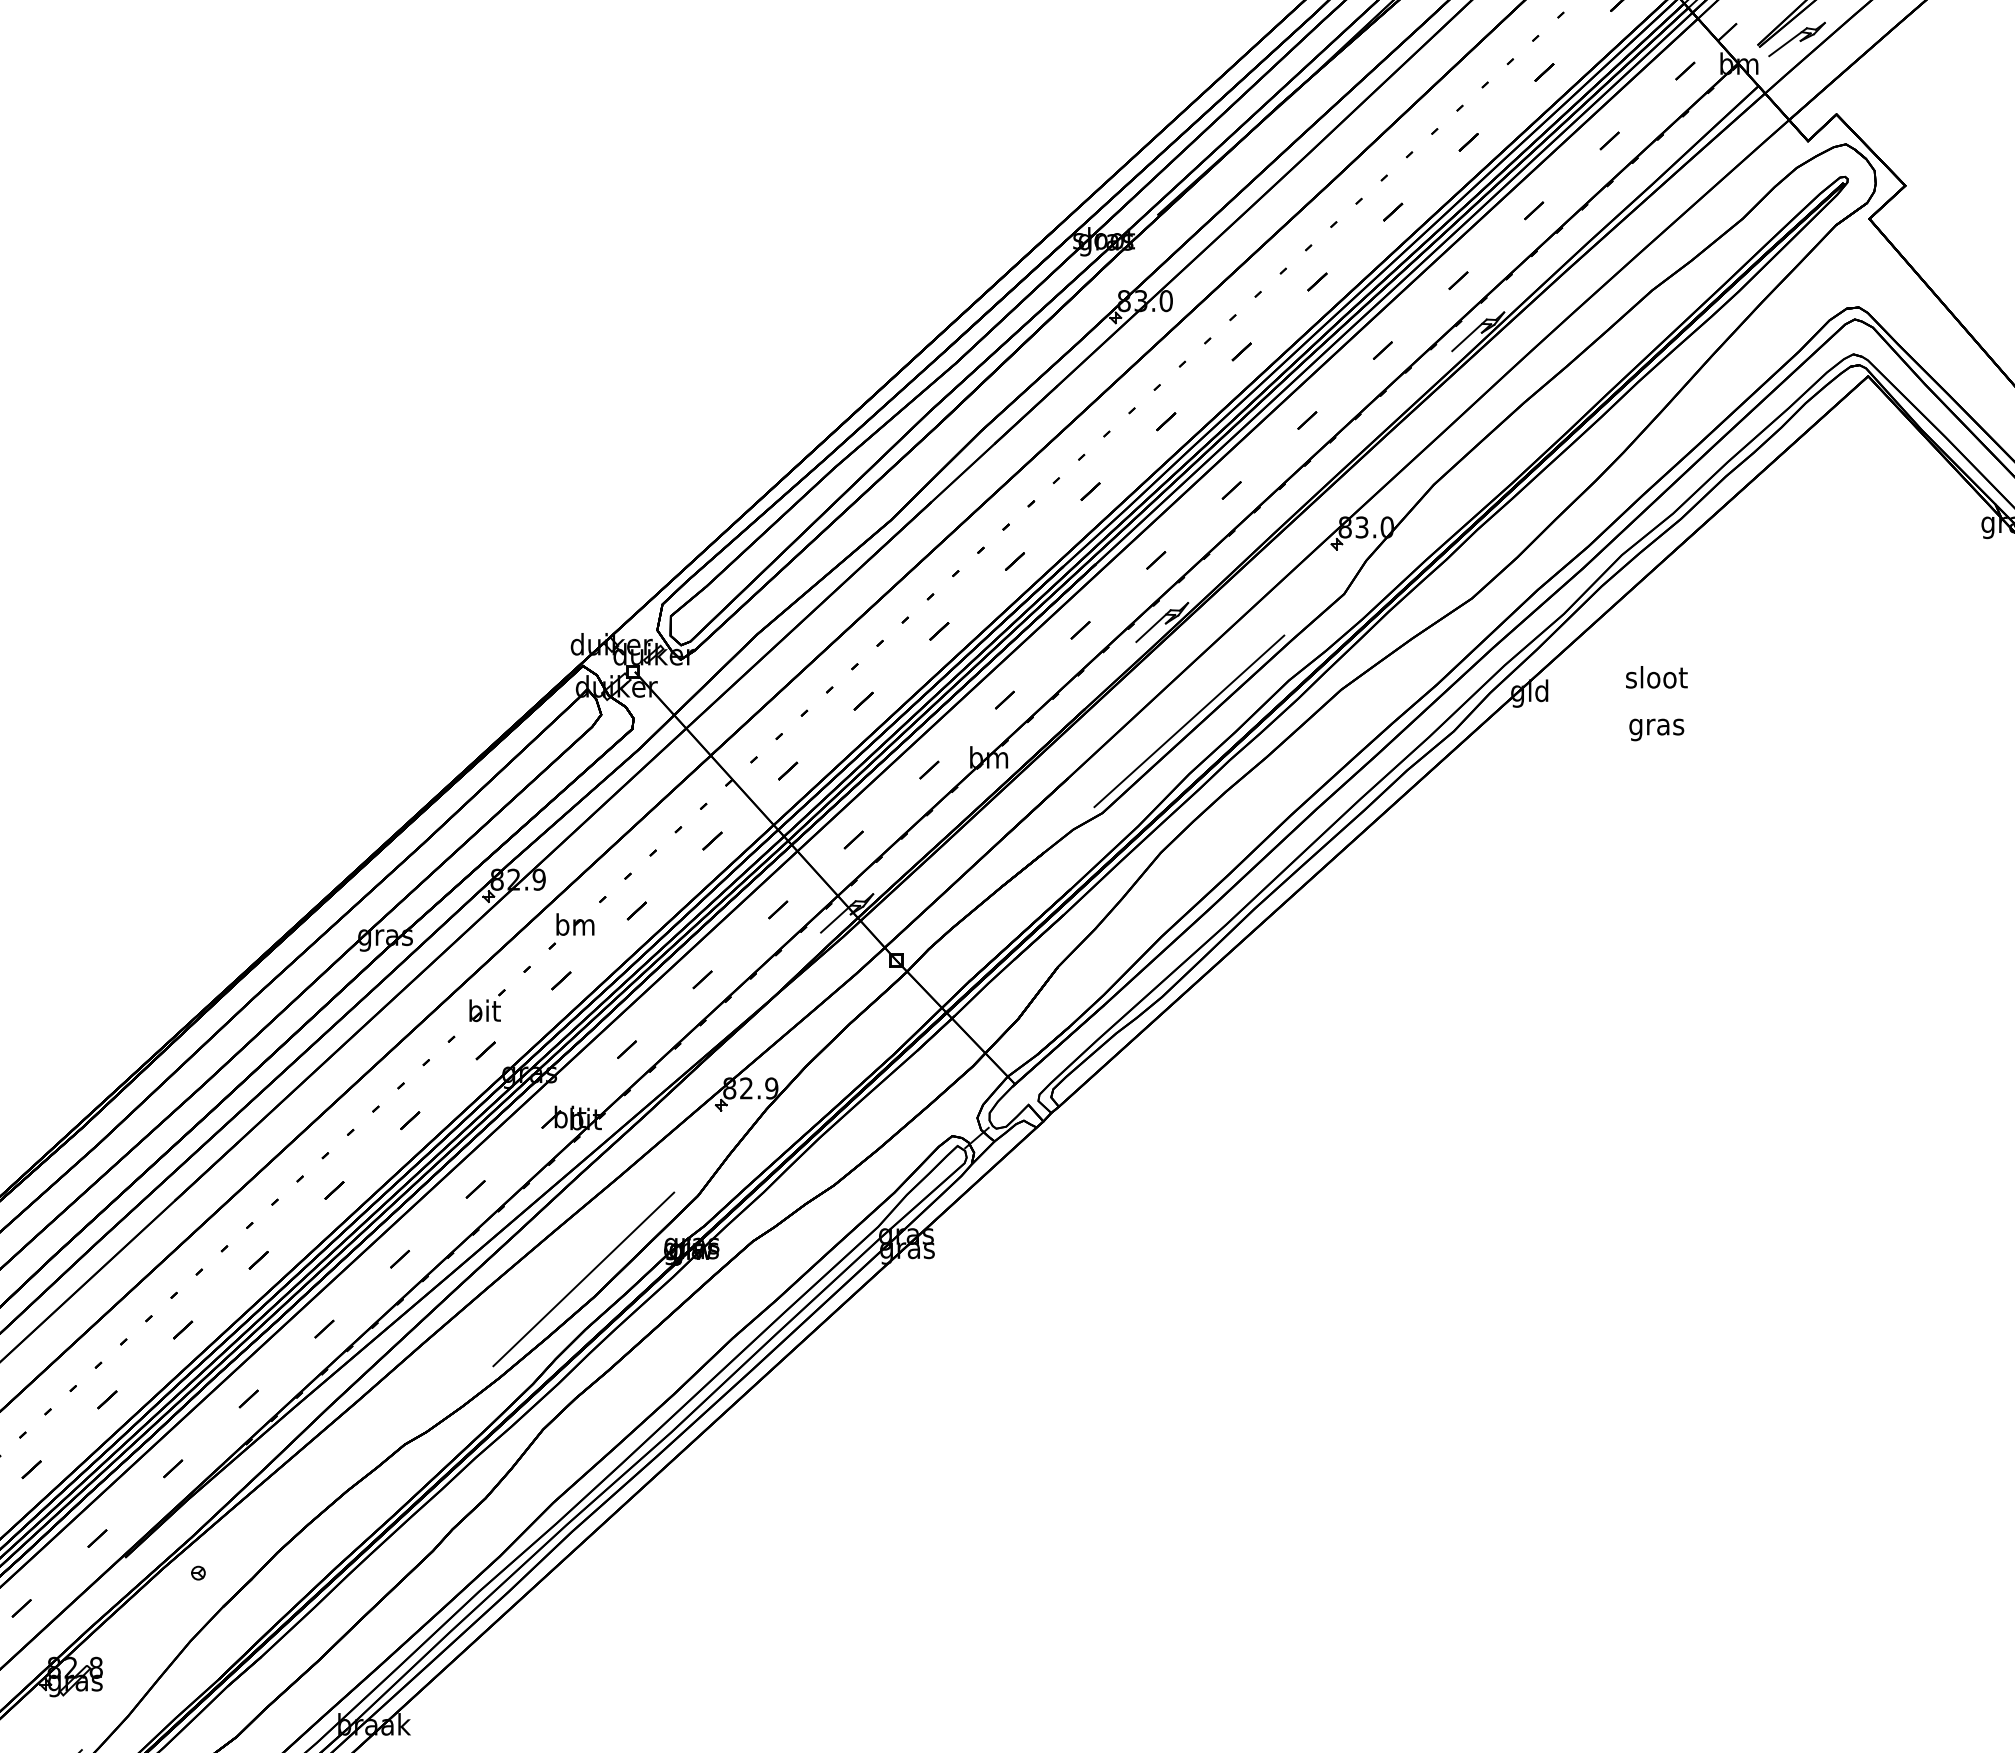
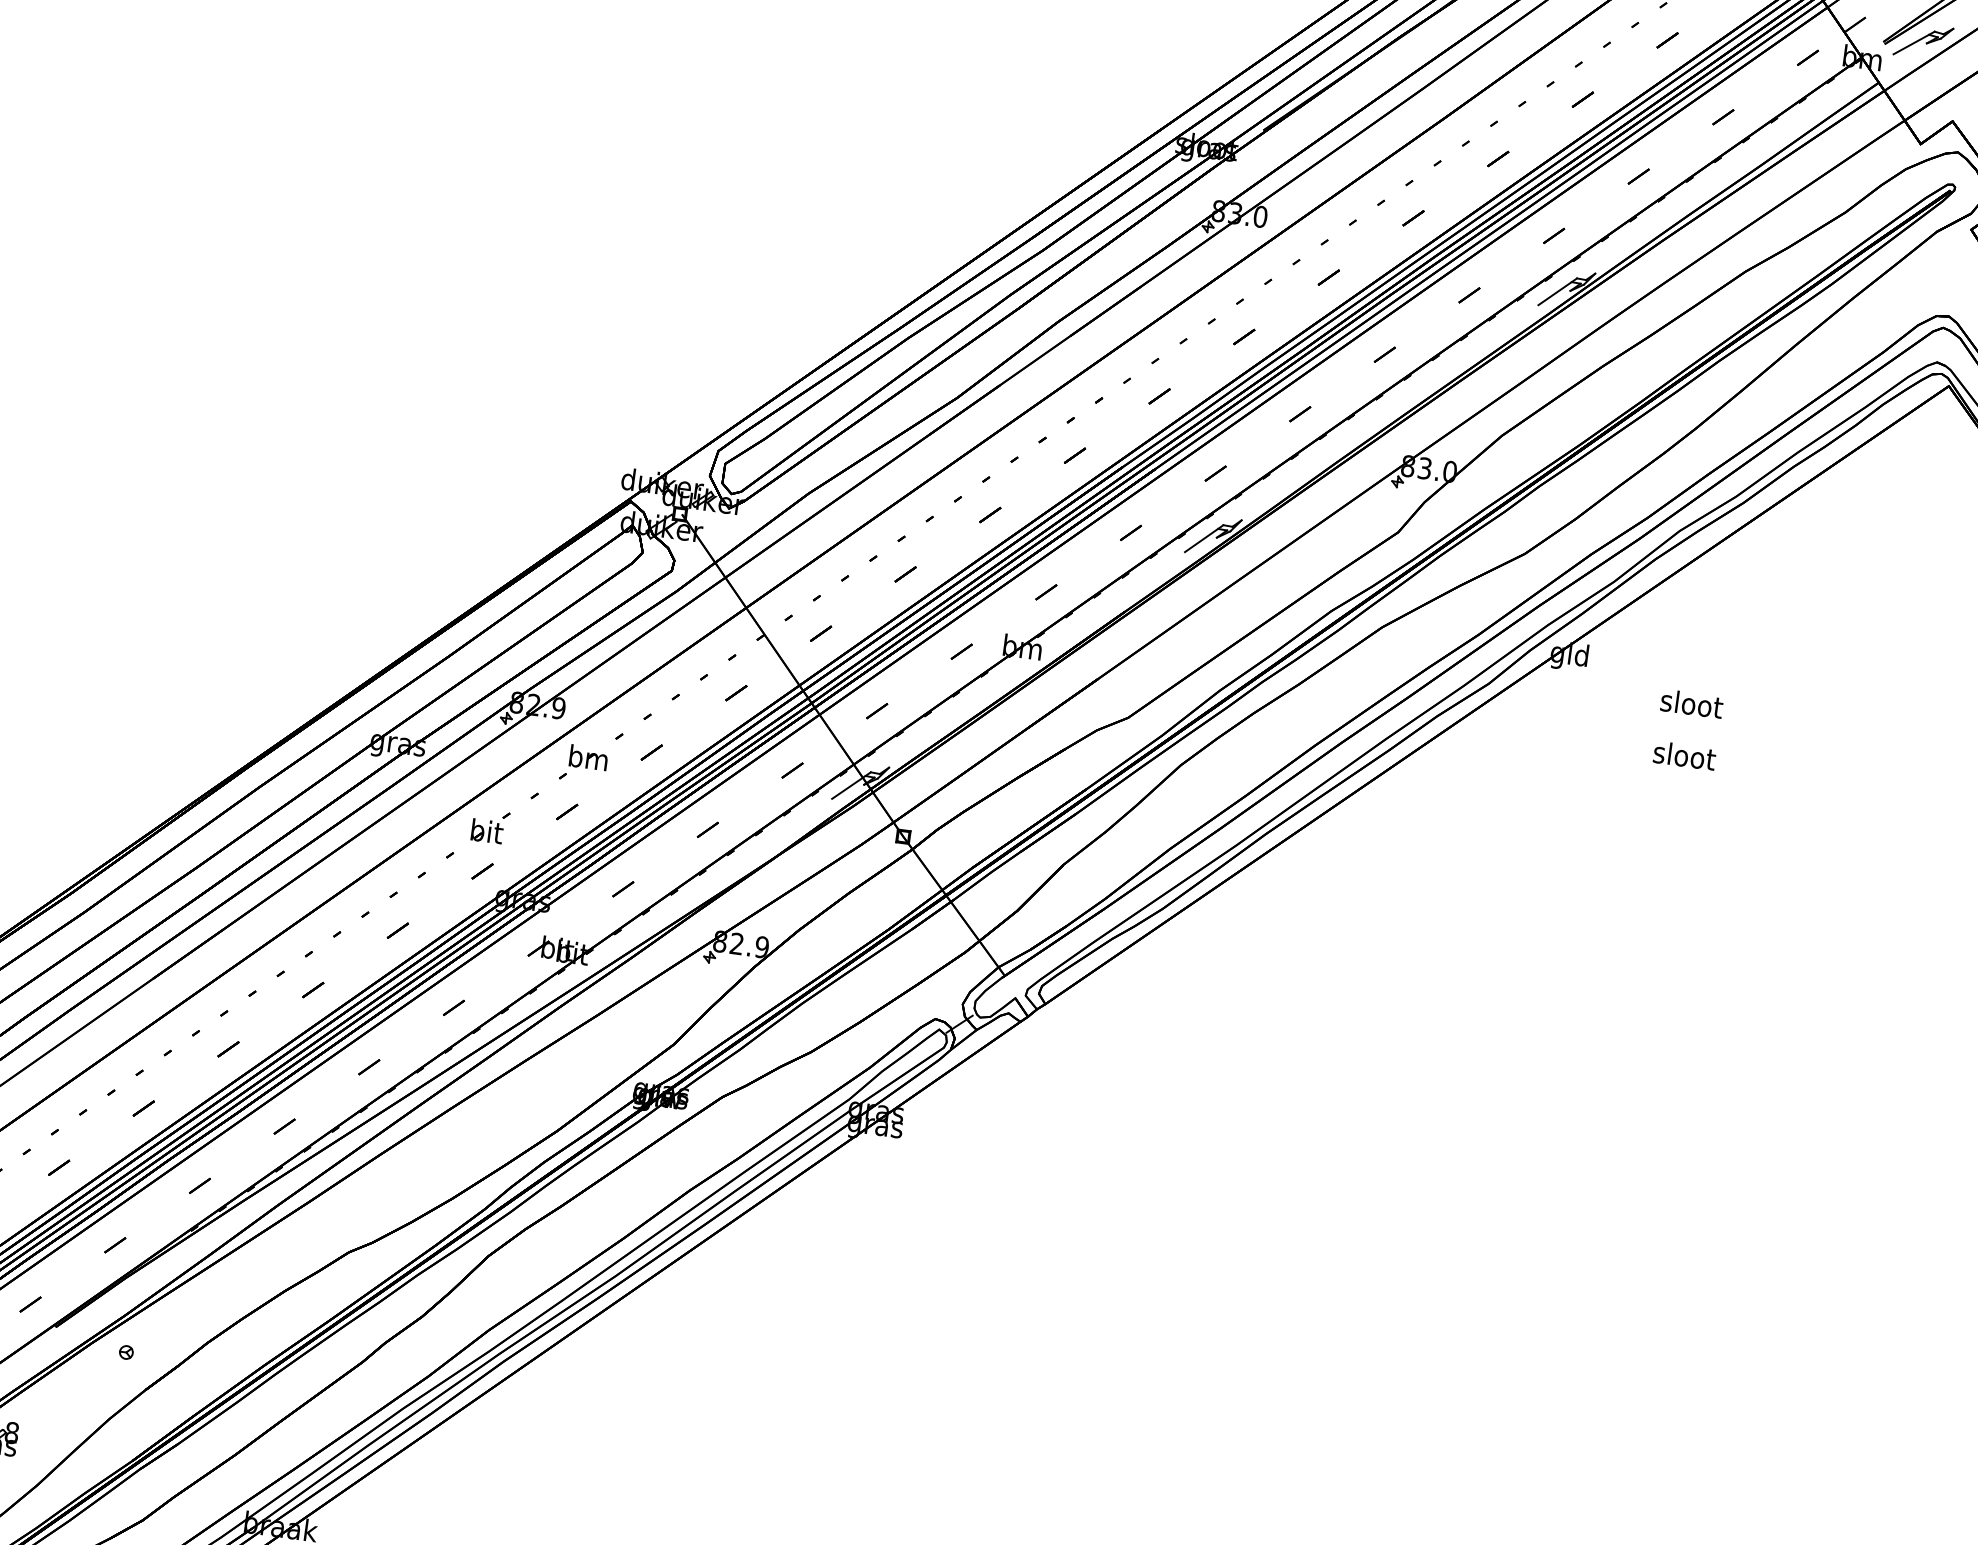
text: (1656, 677) -> (1684, 755), moved
line: (1189, 721) -> (1227, 638), removed
text: (1656, 726) -> (1691, 706), gras -> sloot
line: (583, 1279) -> (549, 1112), removed

